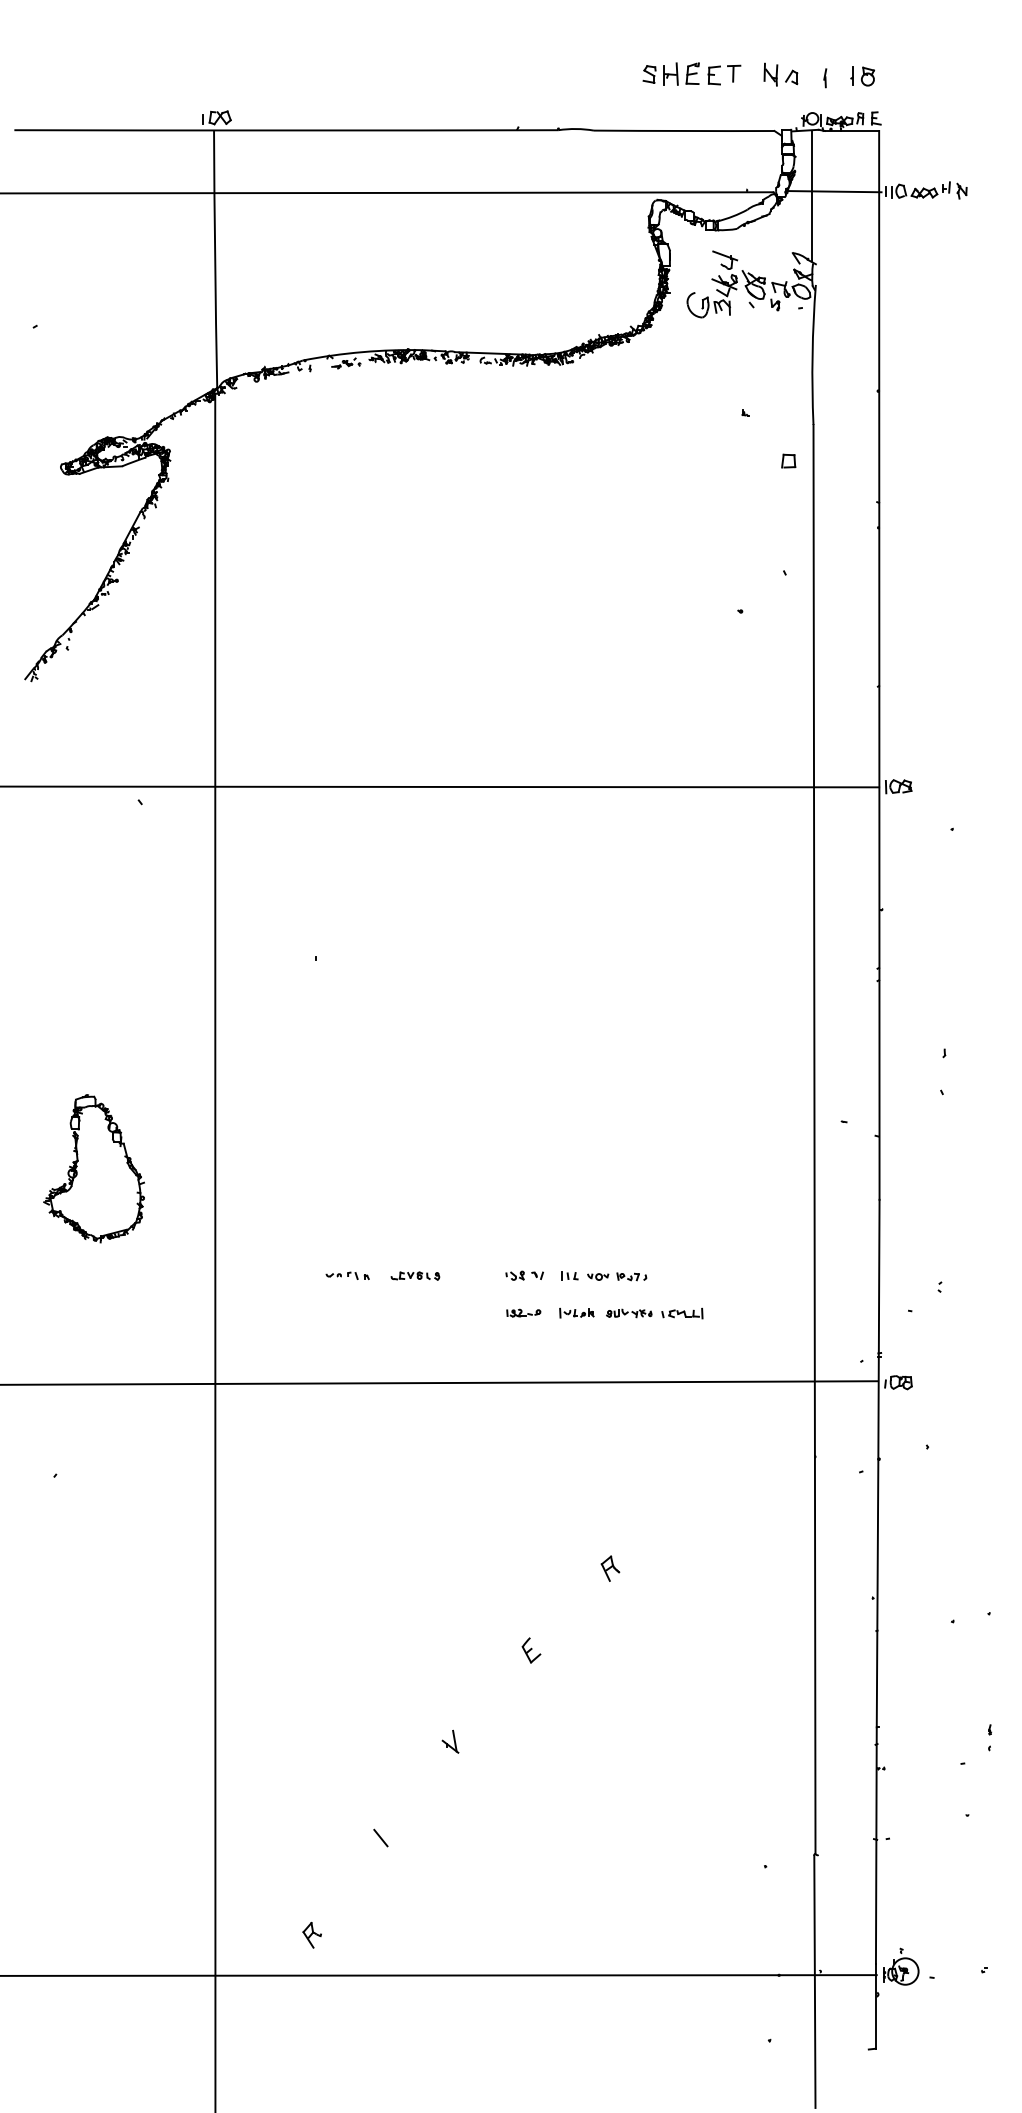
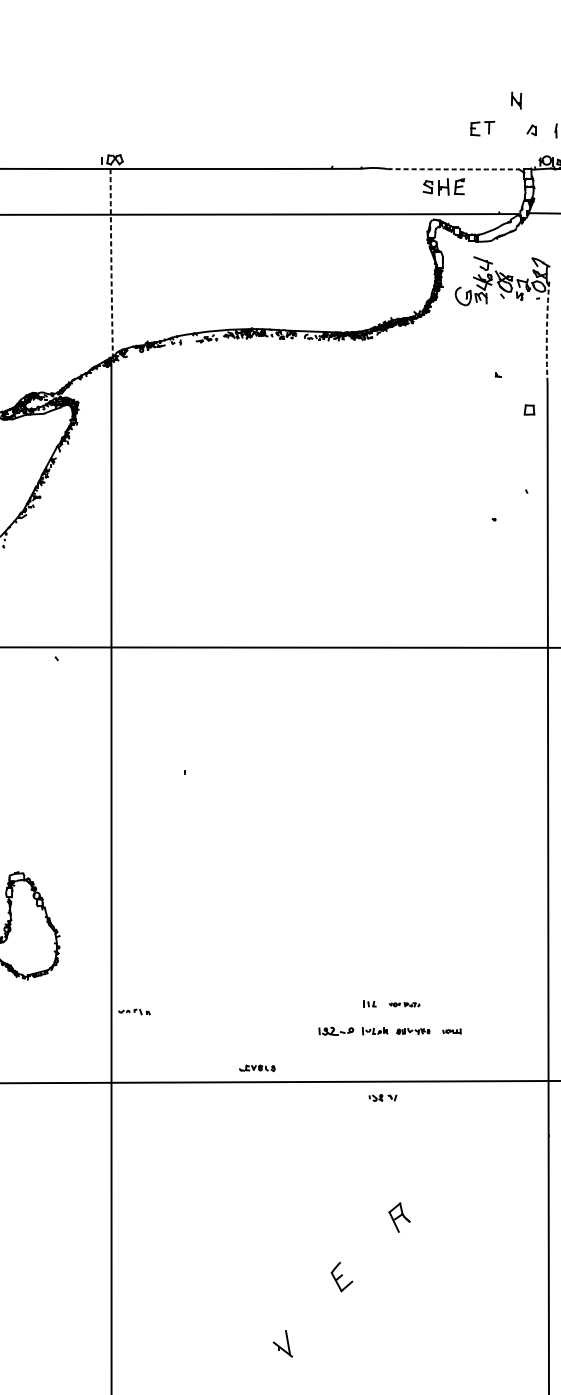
part: (670, 73) -> (443, 186), moved
part: (770, 74) -> (516, 100), moved
arc: (684, 131) -> (453, 169), solid -> dashed
line: (811, 195) -> (546, 216), removed
arc: (215, 259) -> (111, 263), solid -> dashed
arc: (812, 354) -> (546, 332), solid -> dashed
part: (347, 1275) -> (134, 1011), moved
part: (415, 1275) -> (257, 1067), moved
part: (524, 1275) -> (382, 1097), moved
part: (617, 1276) -> (404, 1004), size x0.7
part: (523, 1312) -> (336, 1030), size x1.4
part: (682, 1313) -> (452, 1031), size x0.6
part: (610, 1568) -> (399, 1217), size x1.6
part: (531, 1650) -> (341, 1277), size x1.6
part: (450, 1741) -> (282, 1343), size x1.6

